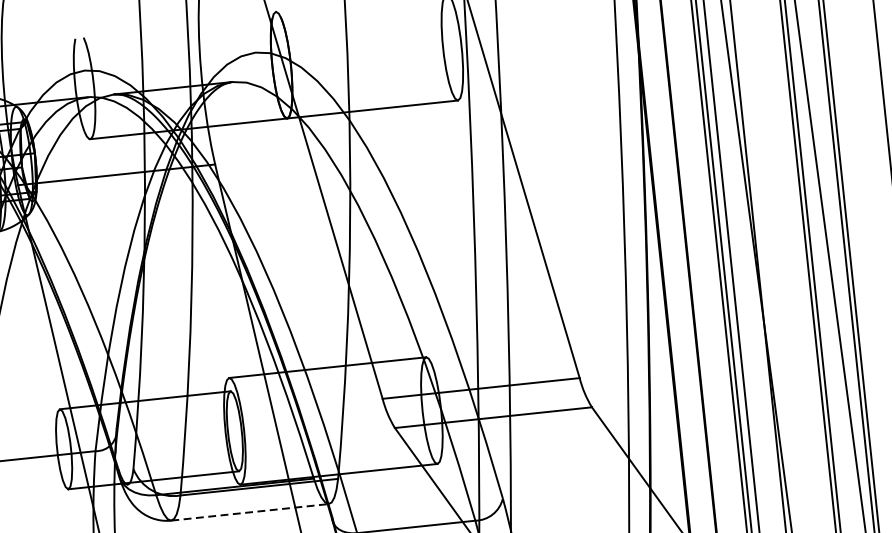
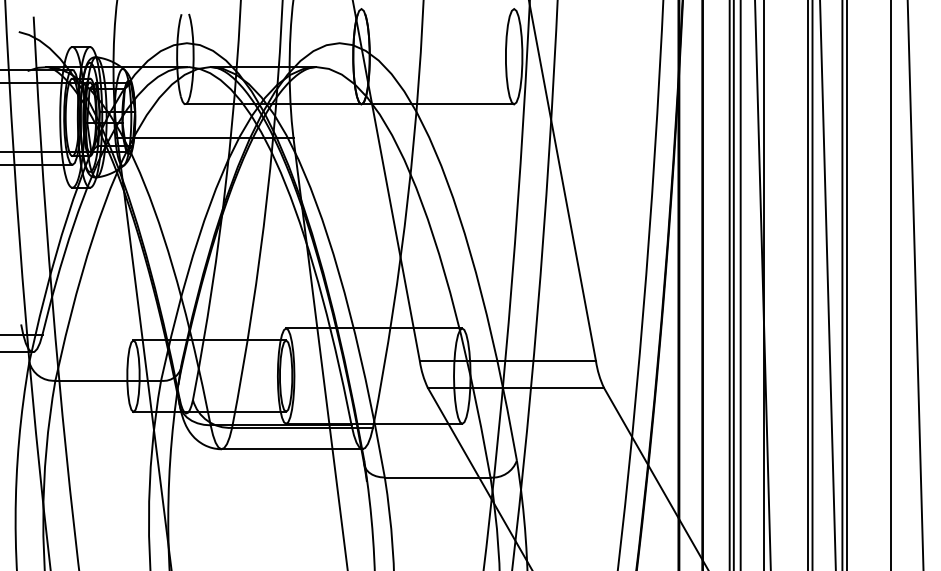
line: (250, 512) -> (292, 449), dashed -> solid

